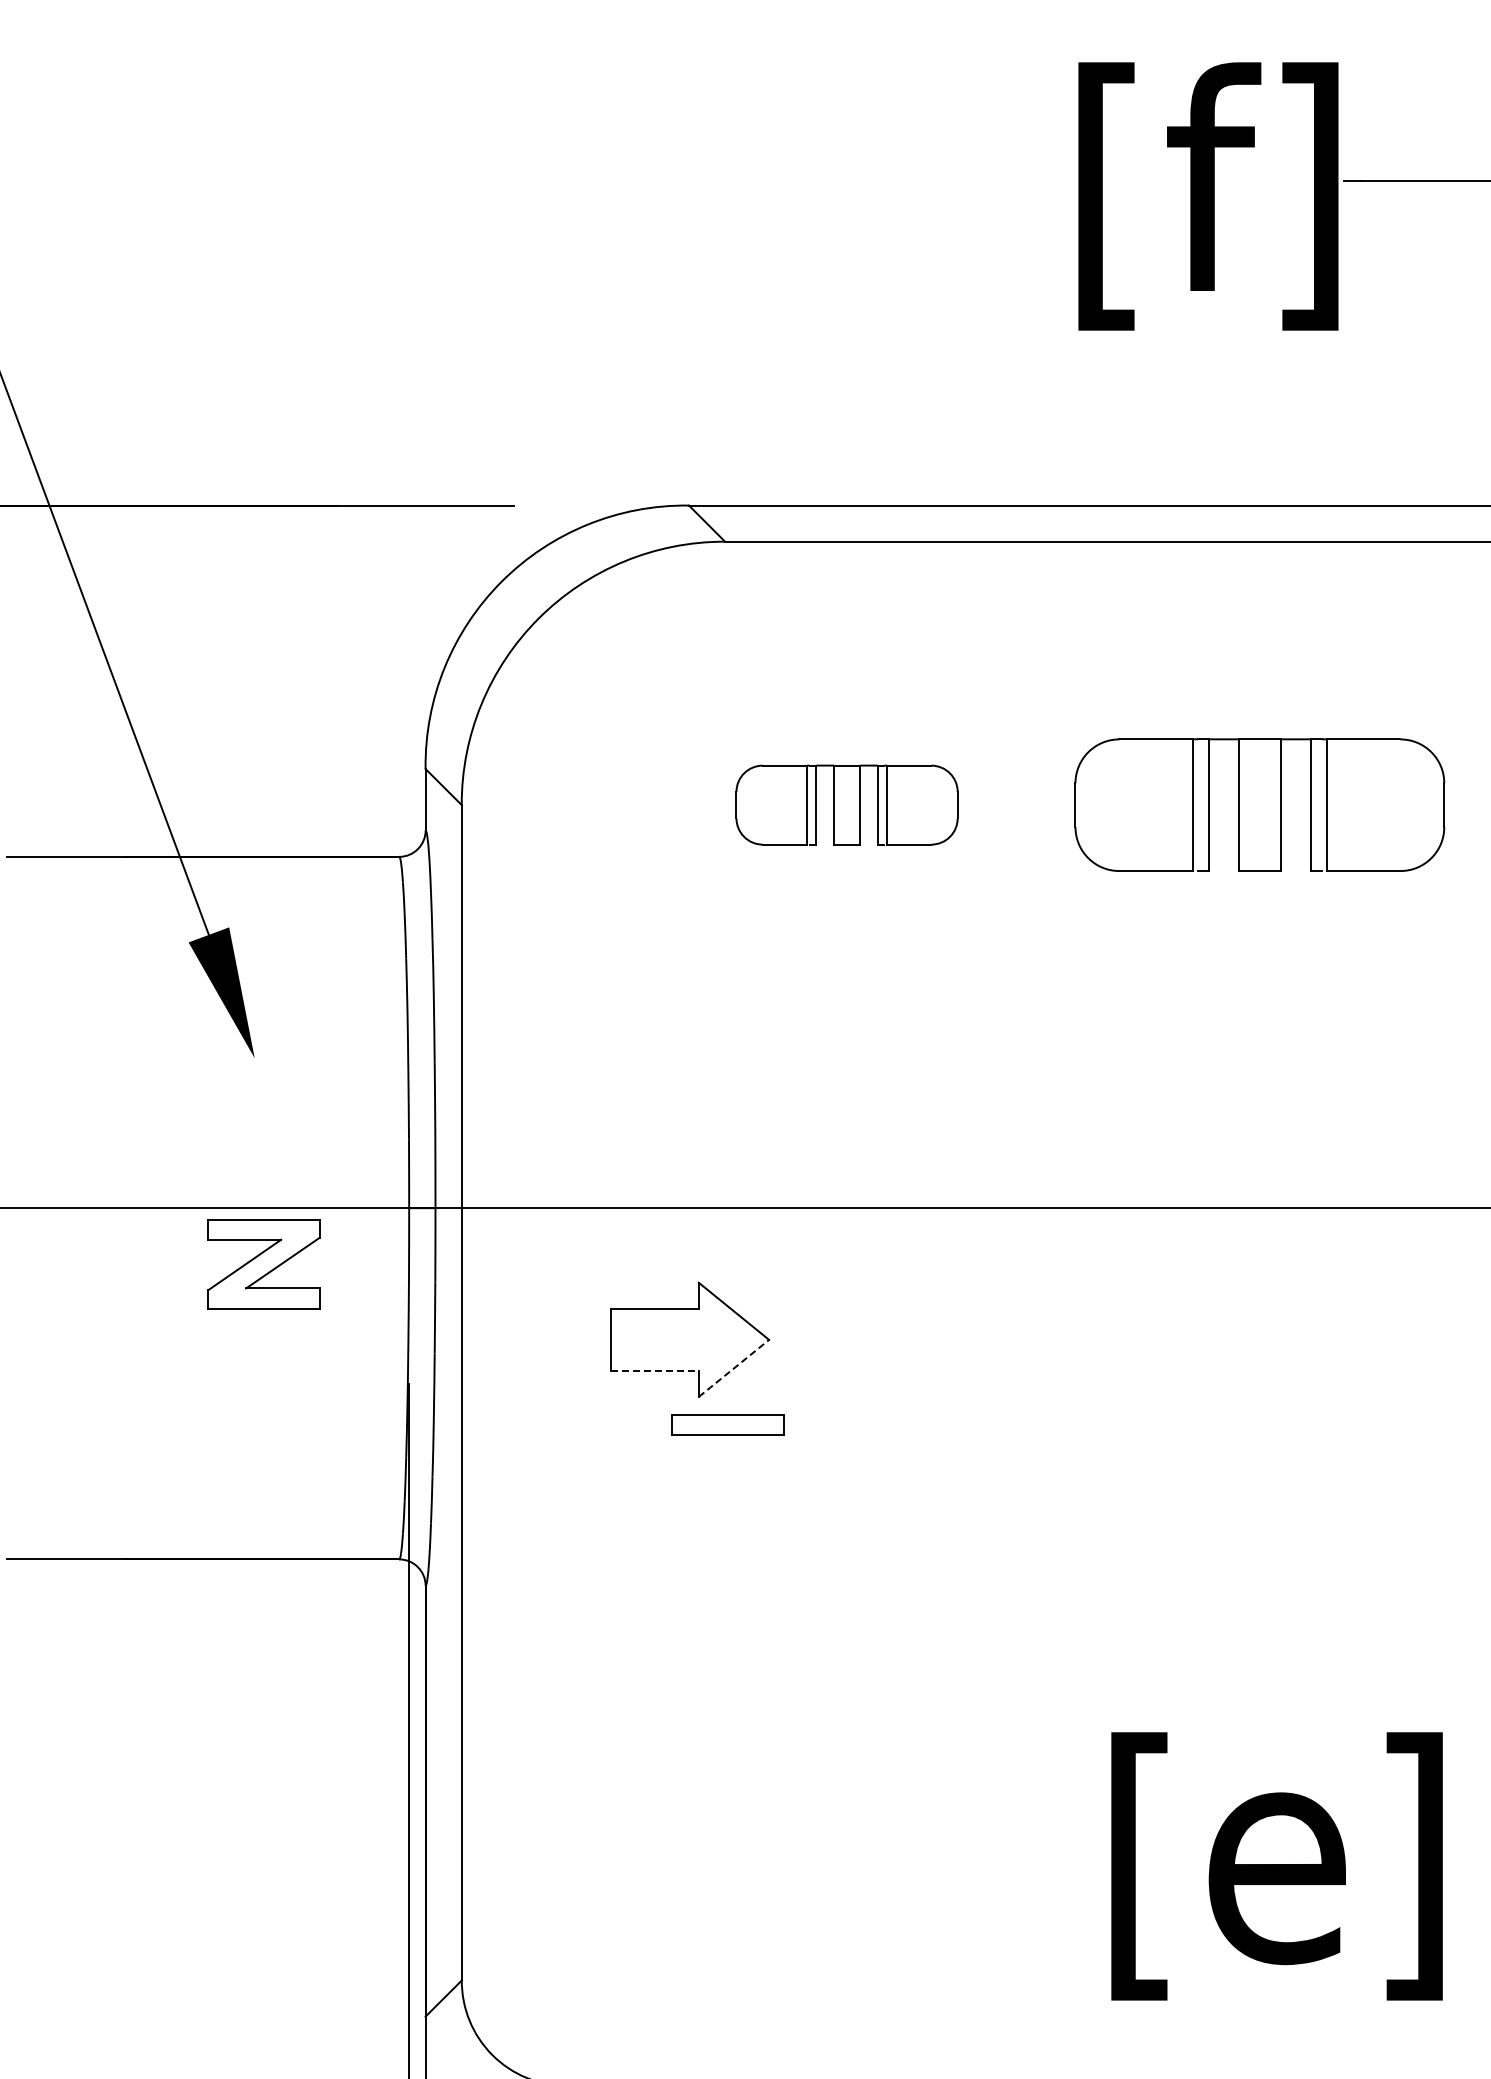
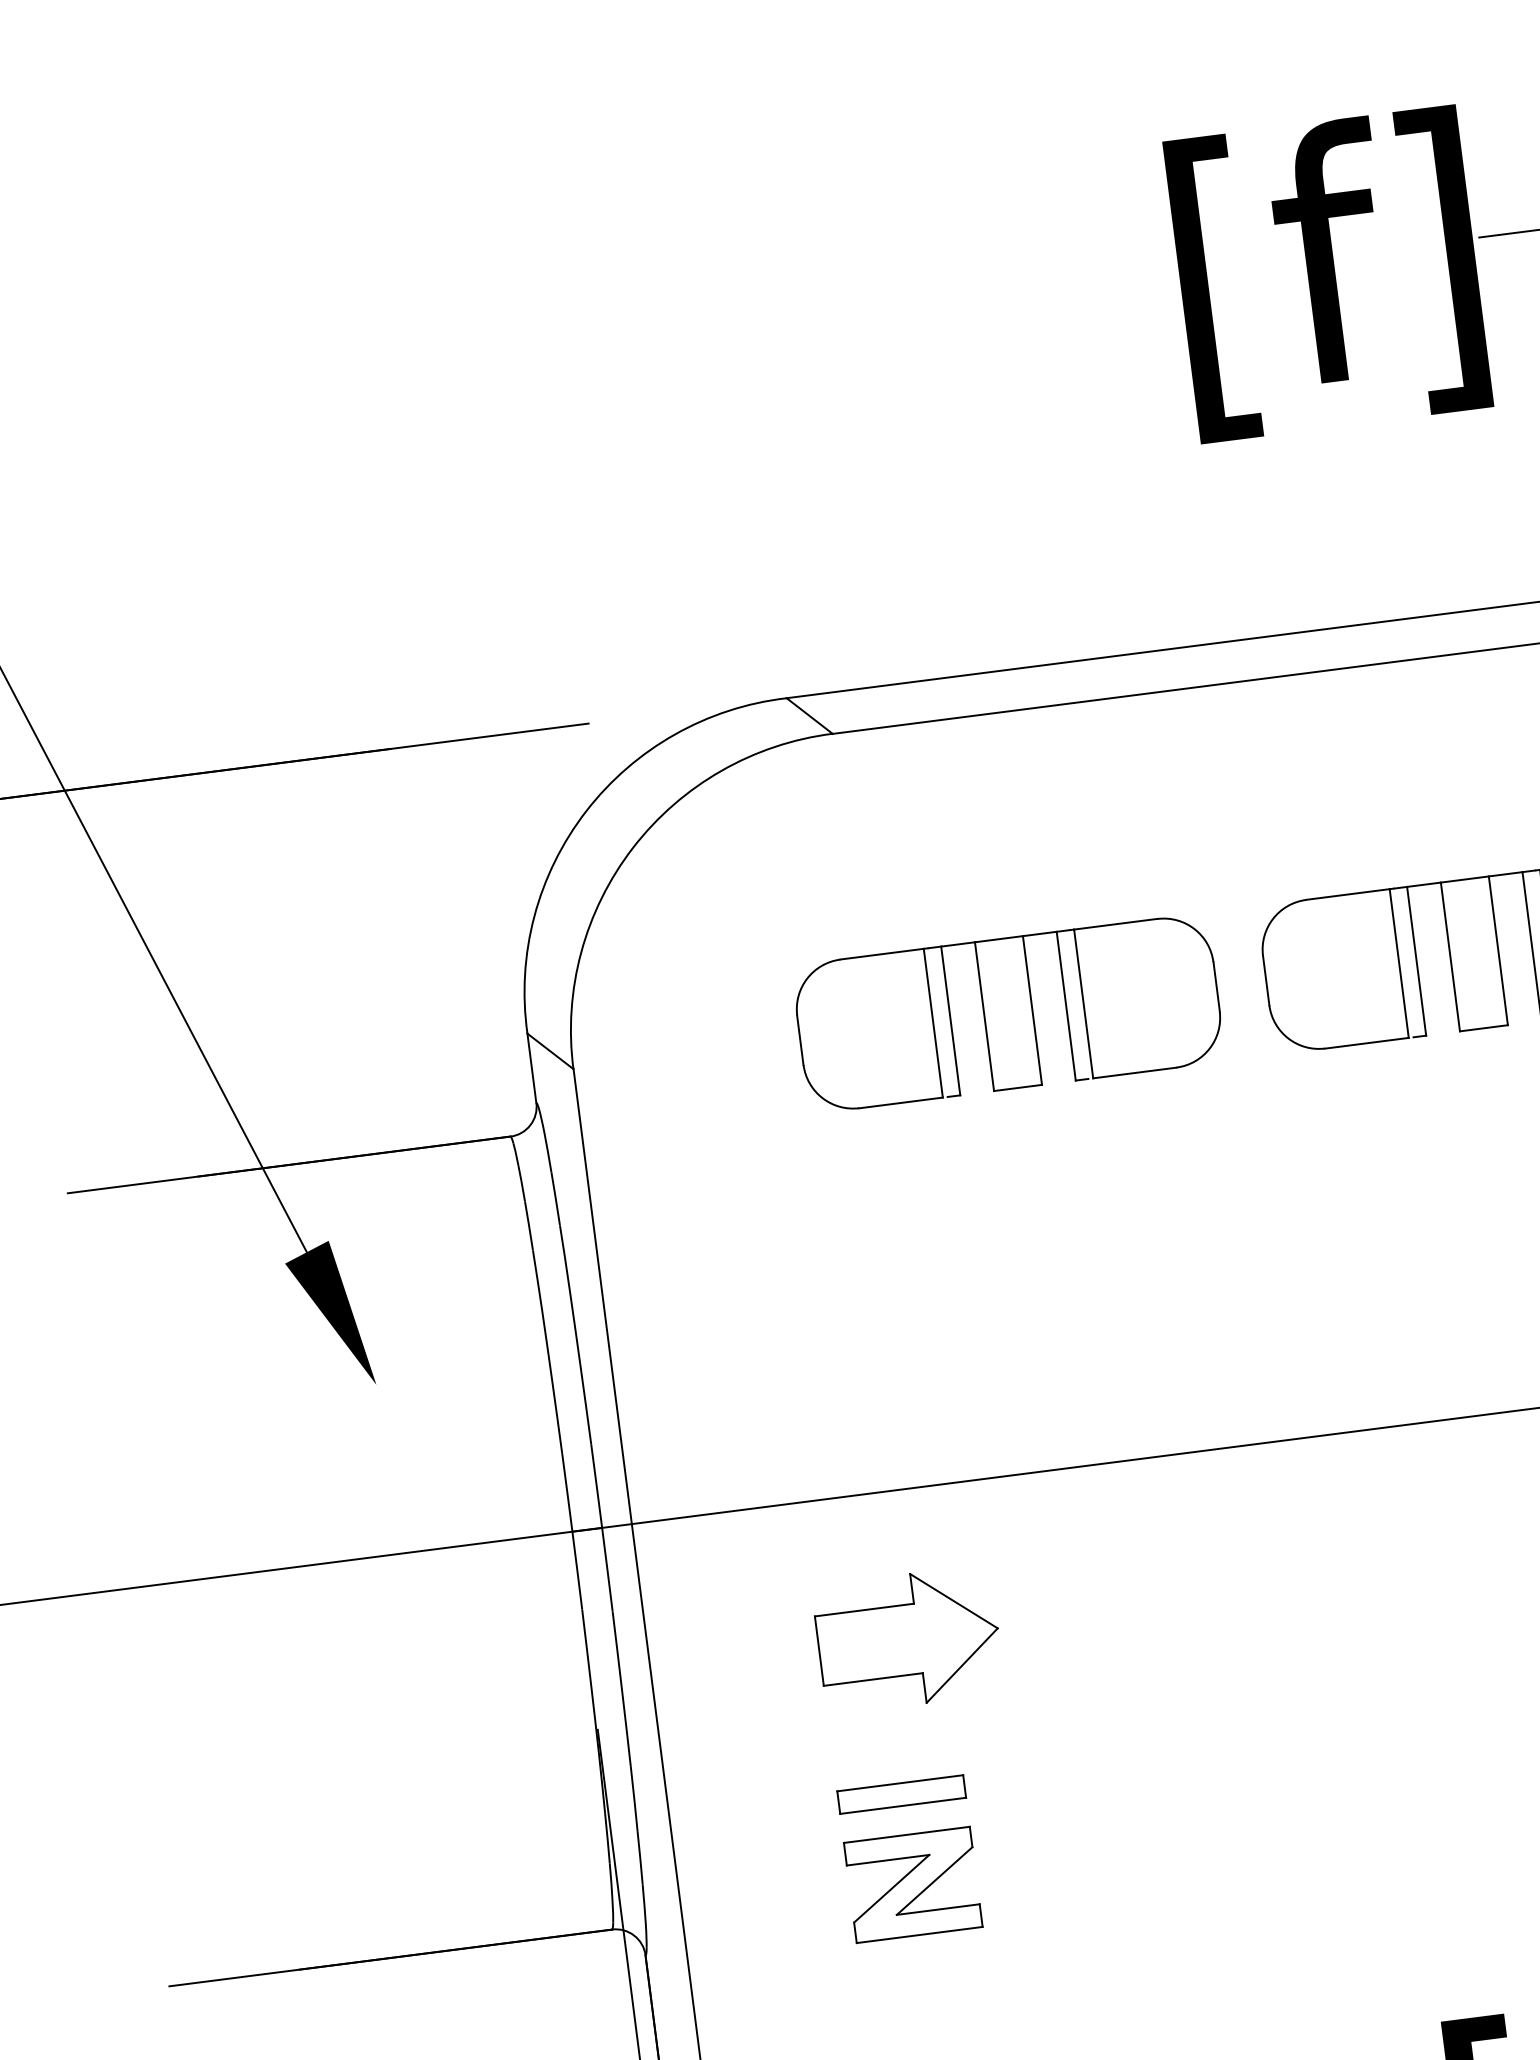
part: (846, 804) -> (1007, 1012), size x1.67
part: (263, 1264) -> (912, 1885), moved
line: (734, 1368) -> (962, 1665), dashed -> solid
line: (654, 1370) -> (872, 1679), dashed -> solid
part: (727, 1424) -> (901, 1793), moved

